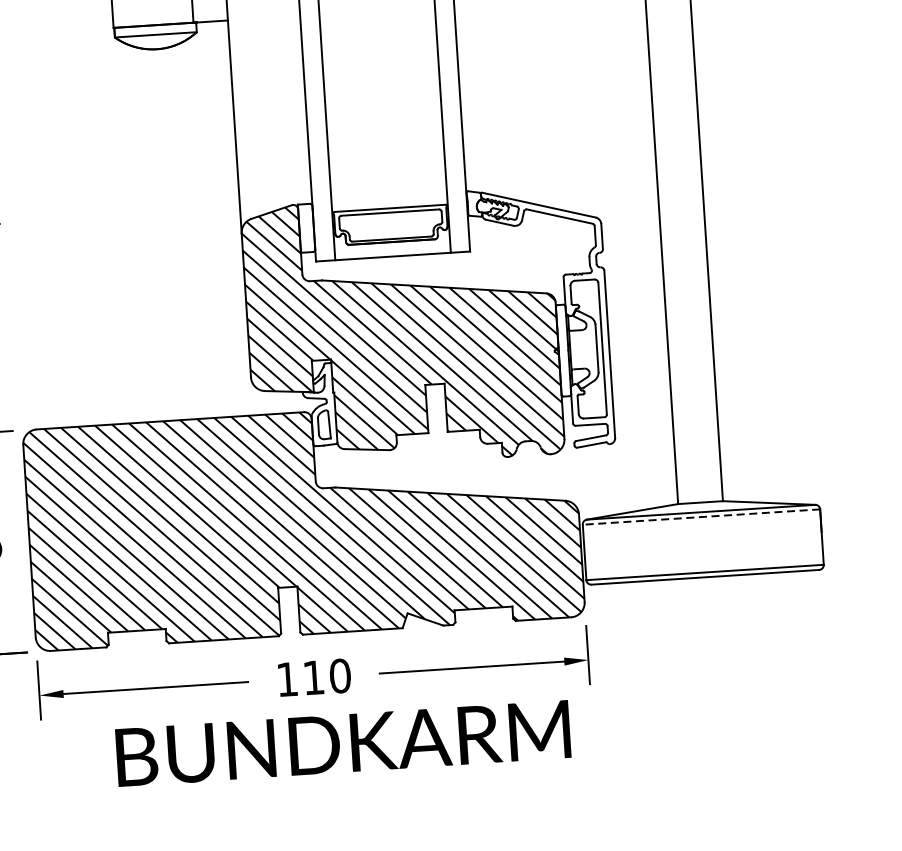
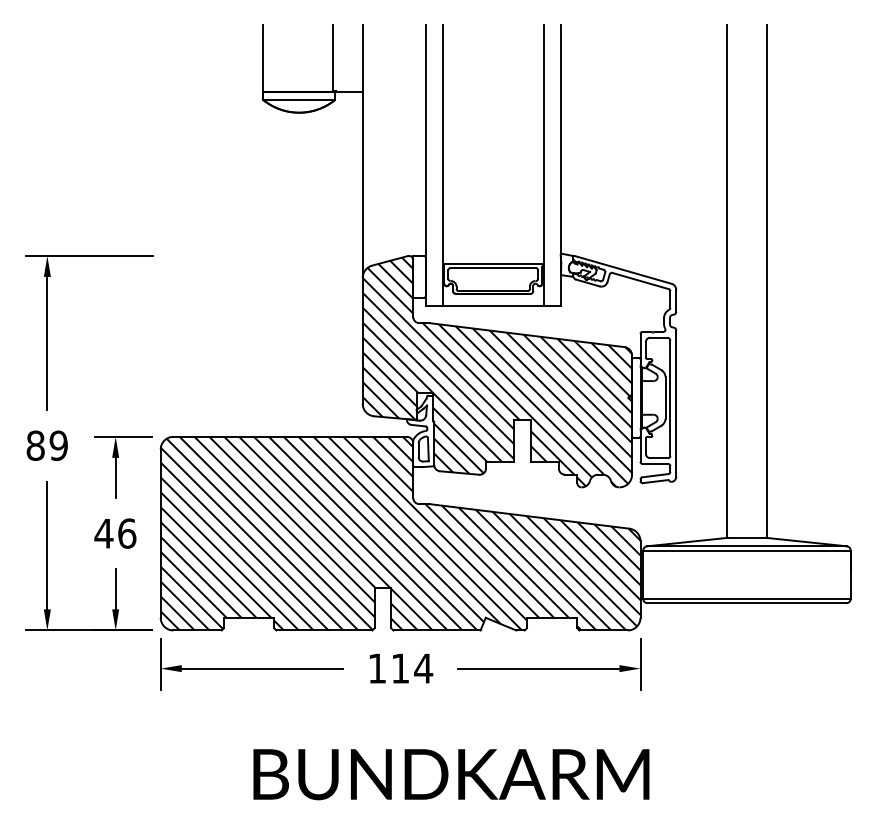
line: (700, 517) -> (746, 550), dashed -> solid
text: (340, 675) -> (423, 668), 110 -> 114
text: (343, 743) -> (451, 774), moved

